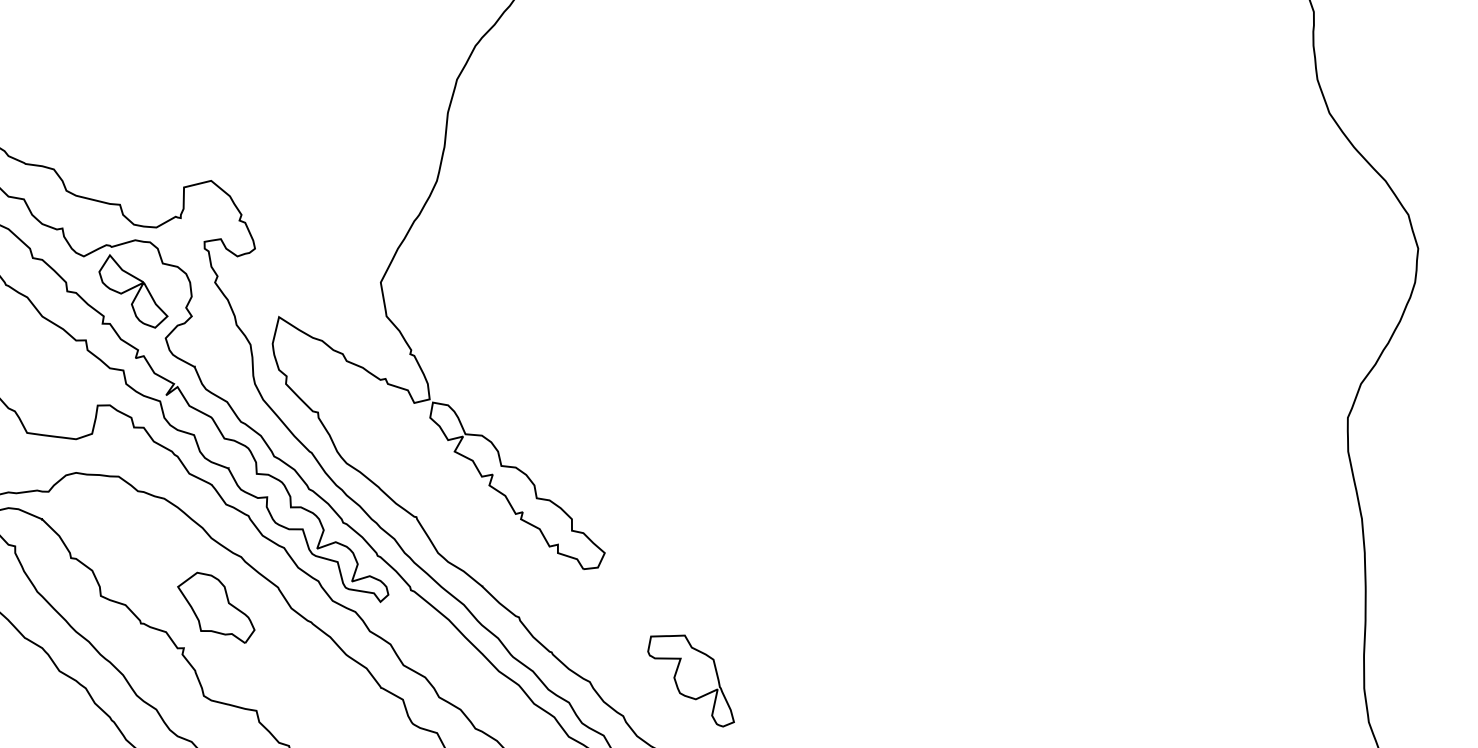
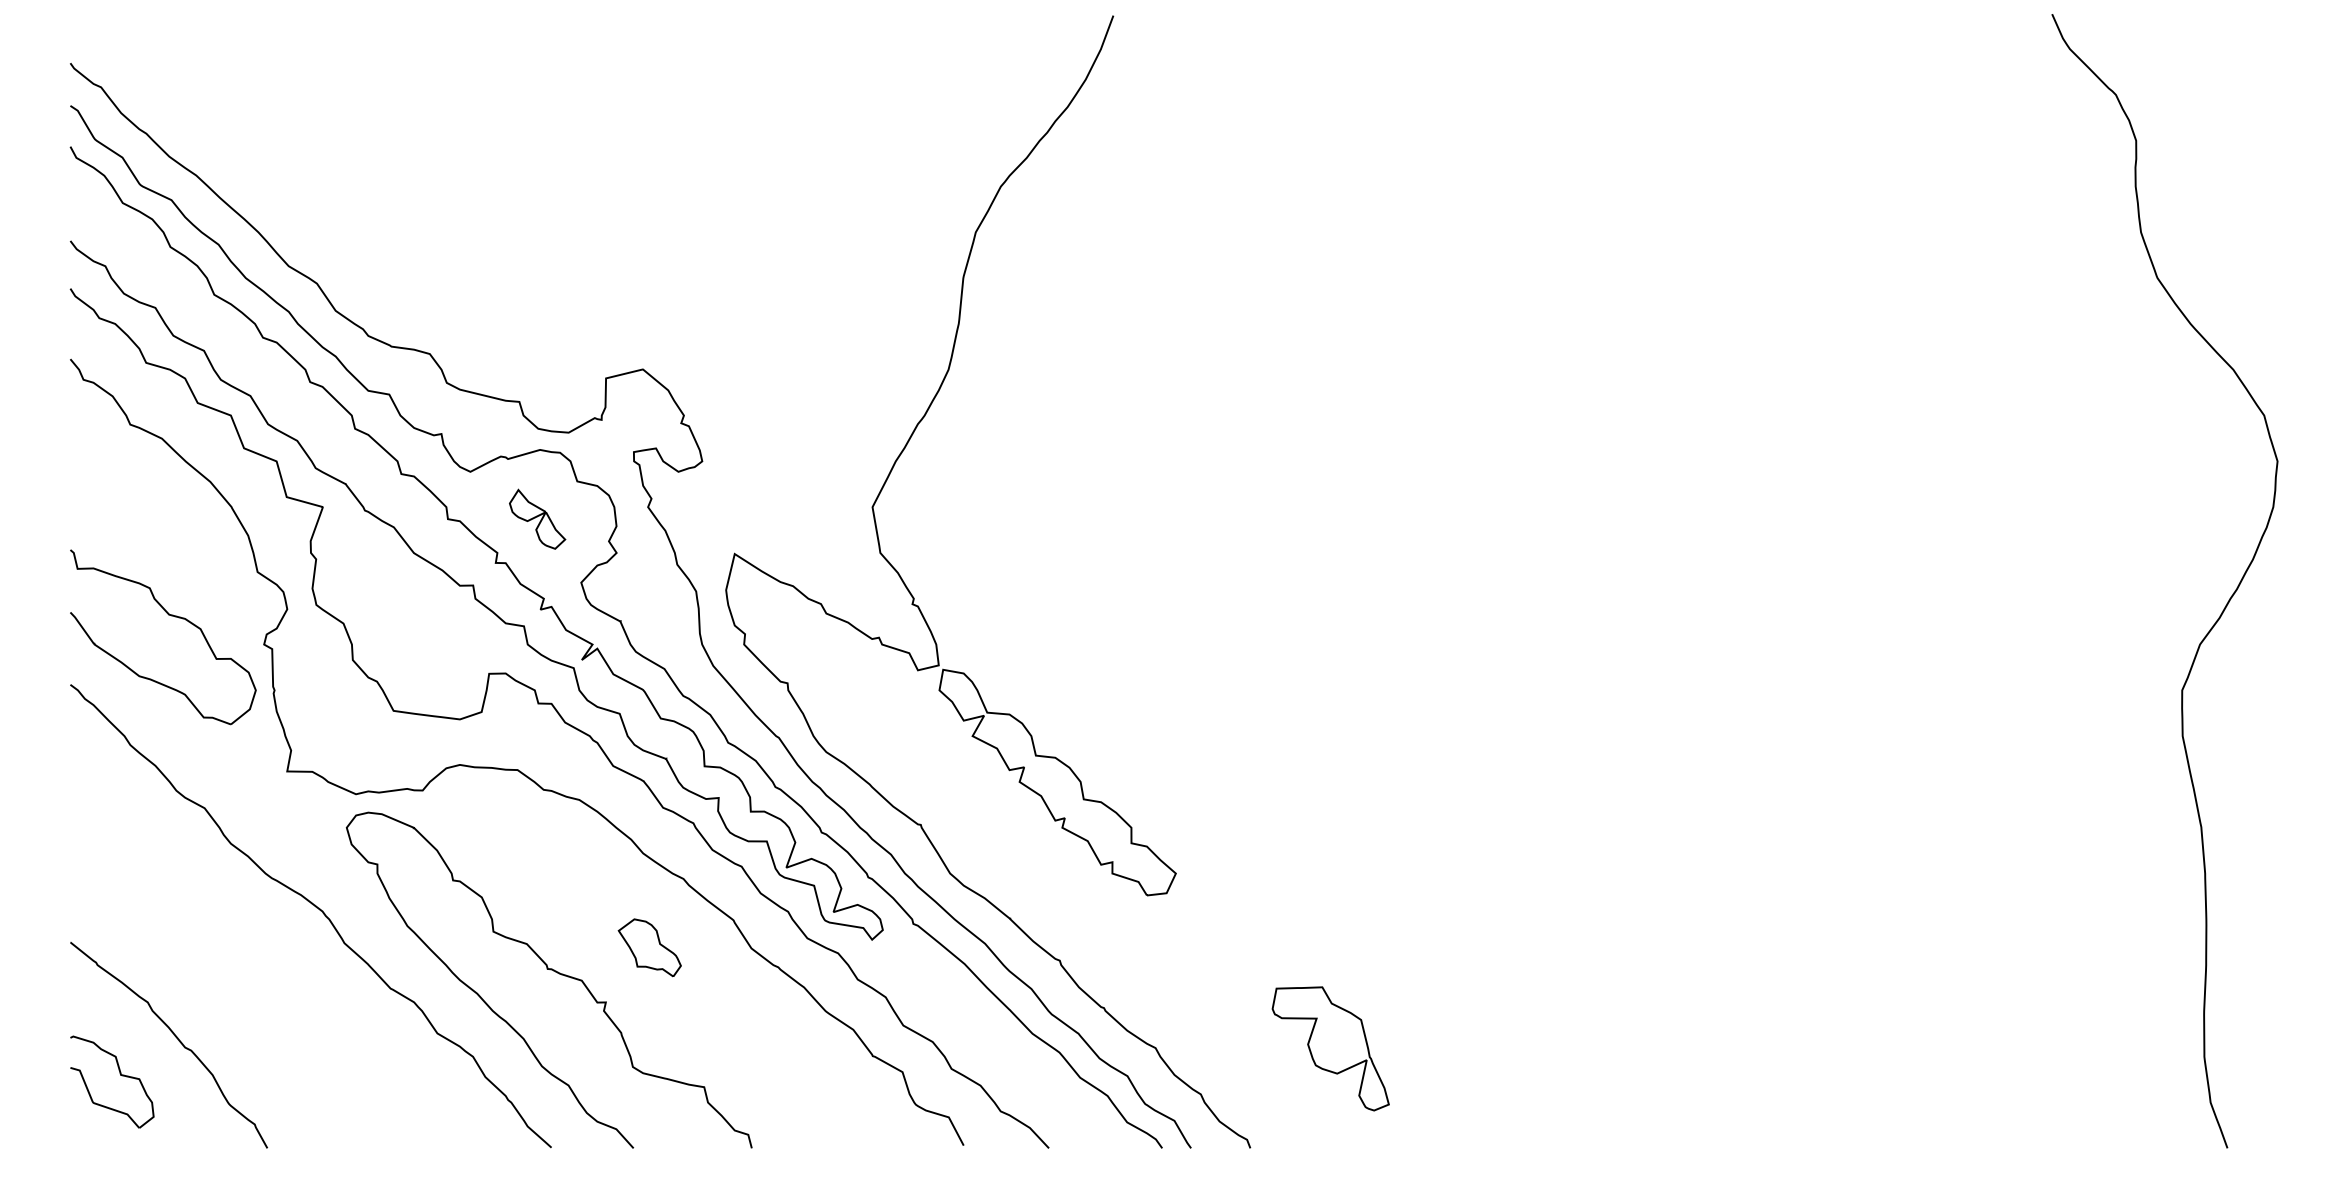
part: (133, 291) -> (537, 519), size x0.6
part: (216, 607) -> (649, 947), size x0.6
part: (690, 680) -> (1330, 1048), moved

